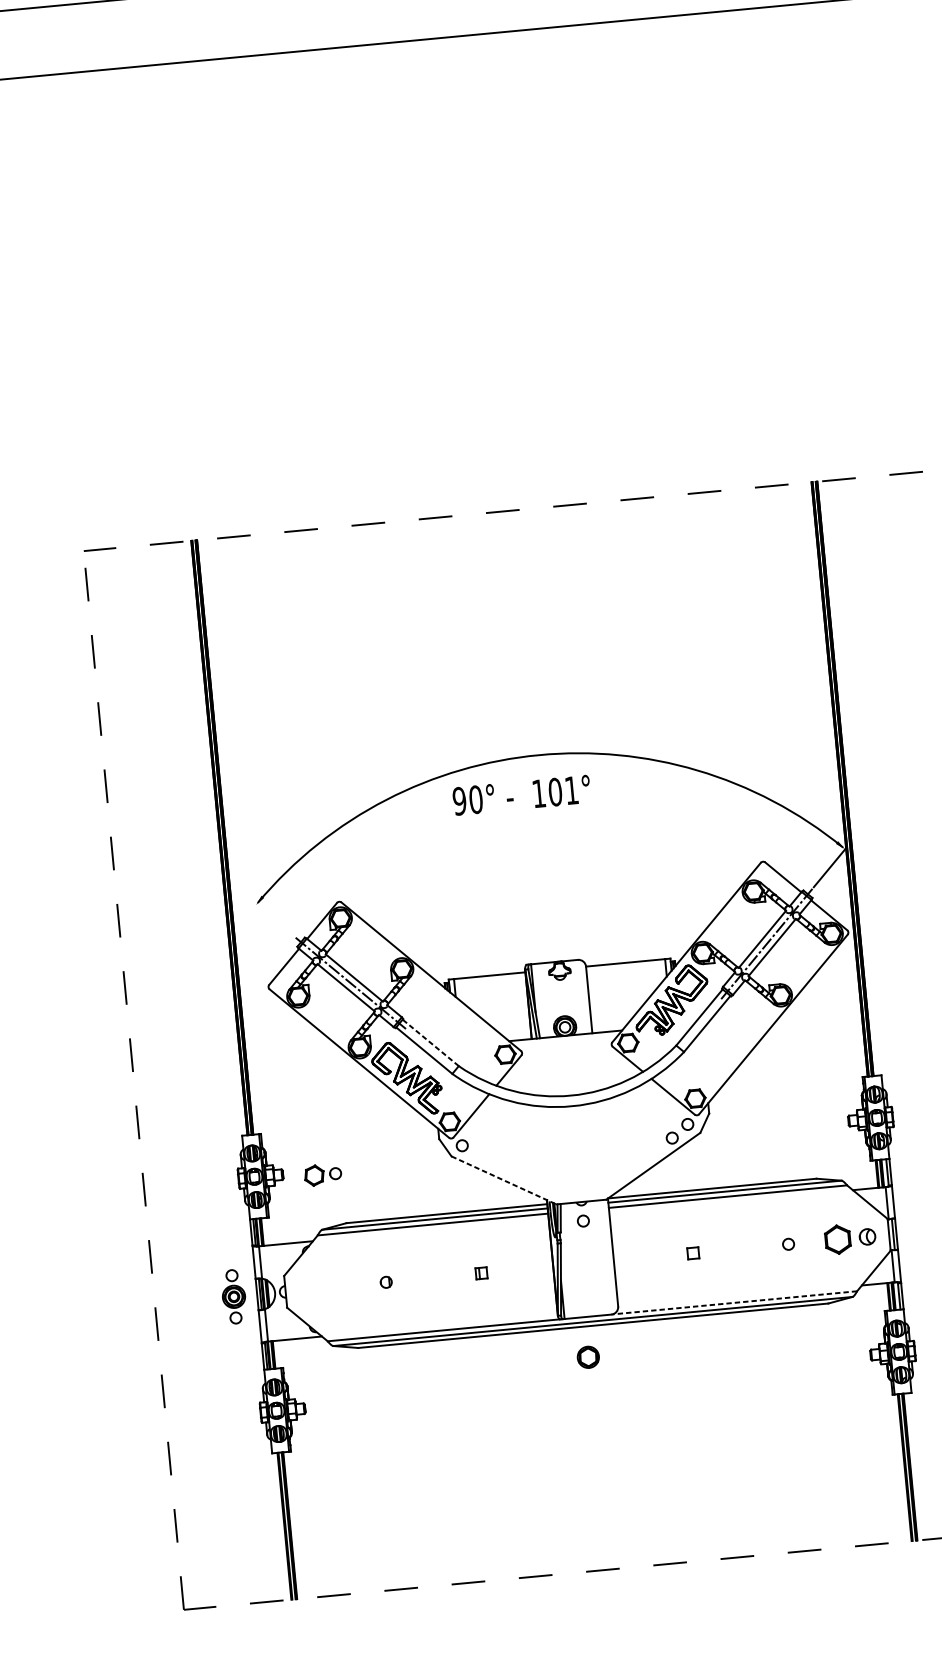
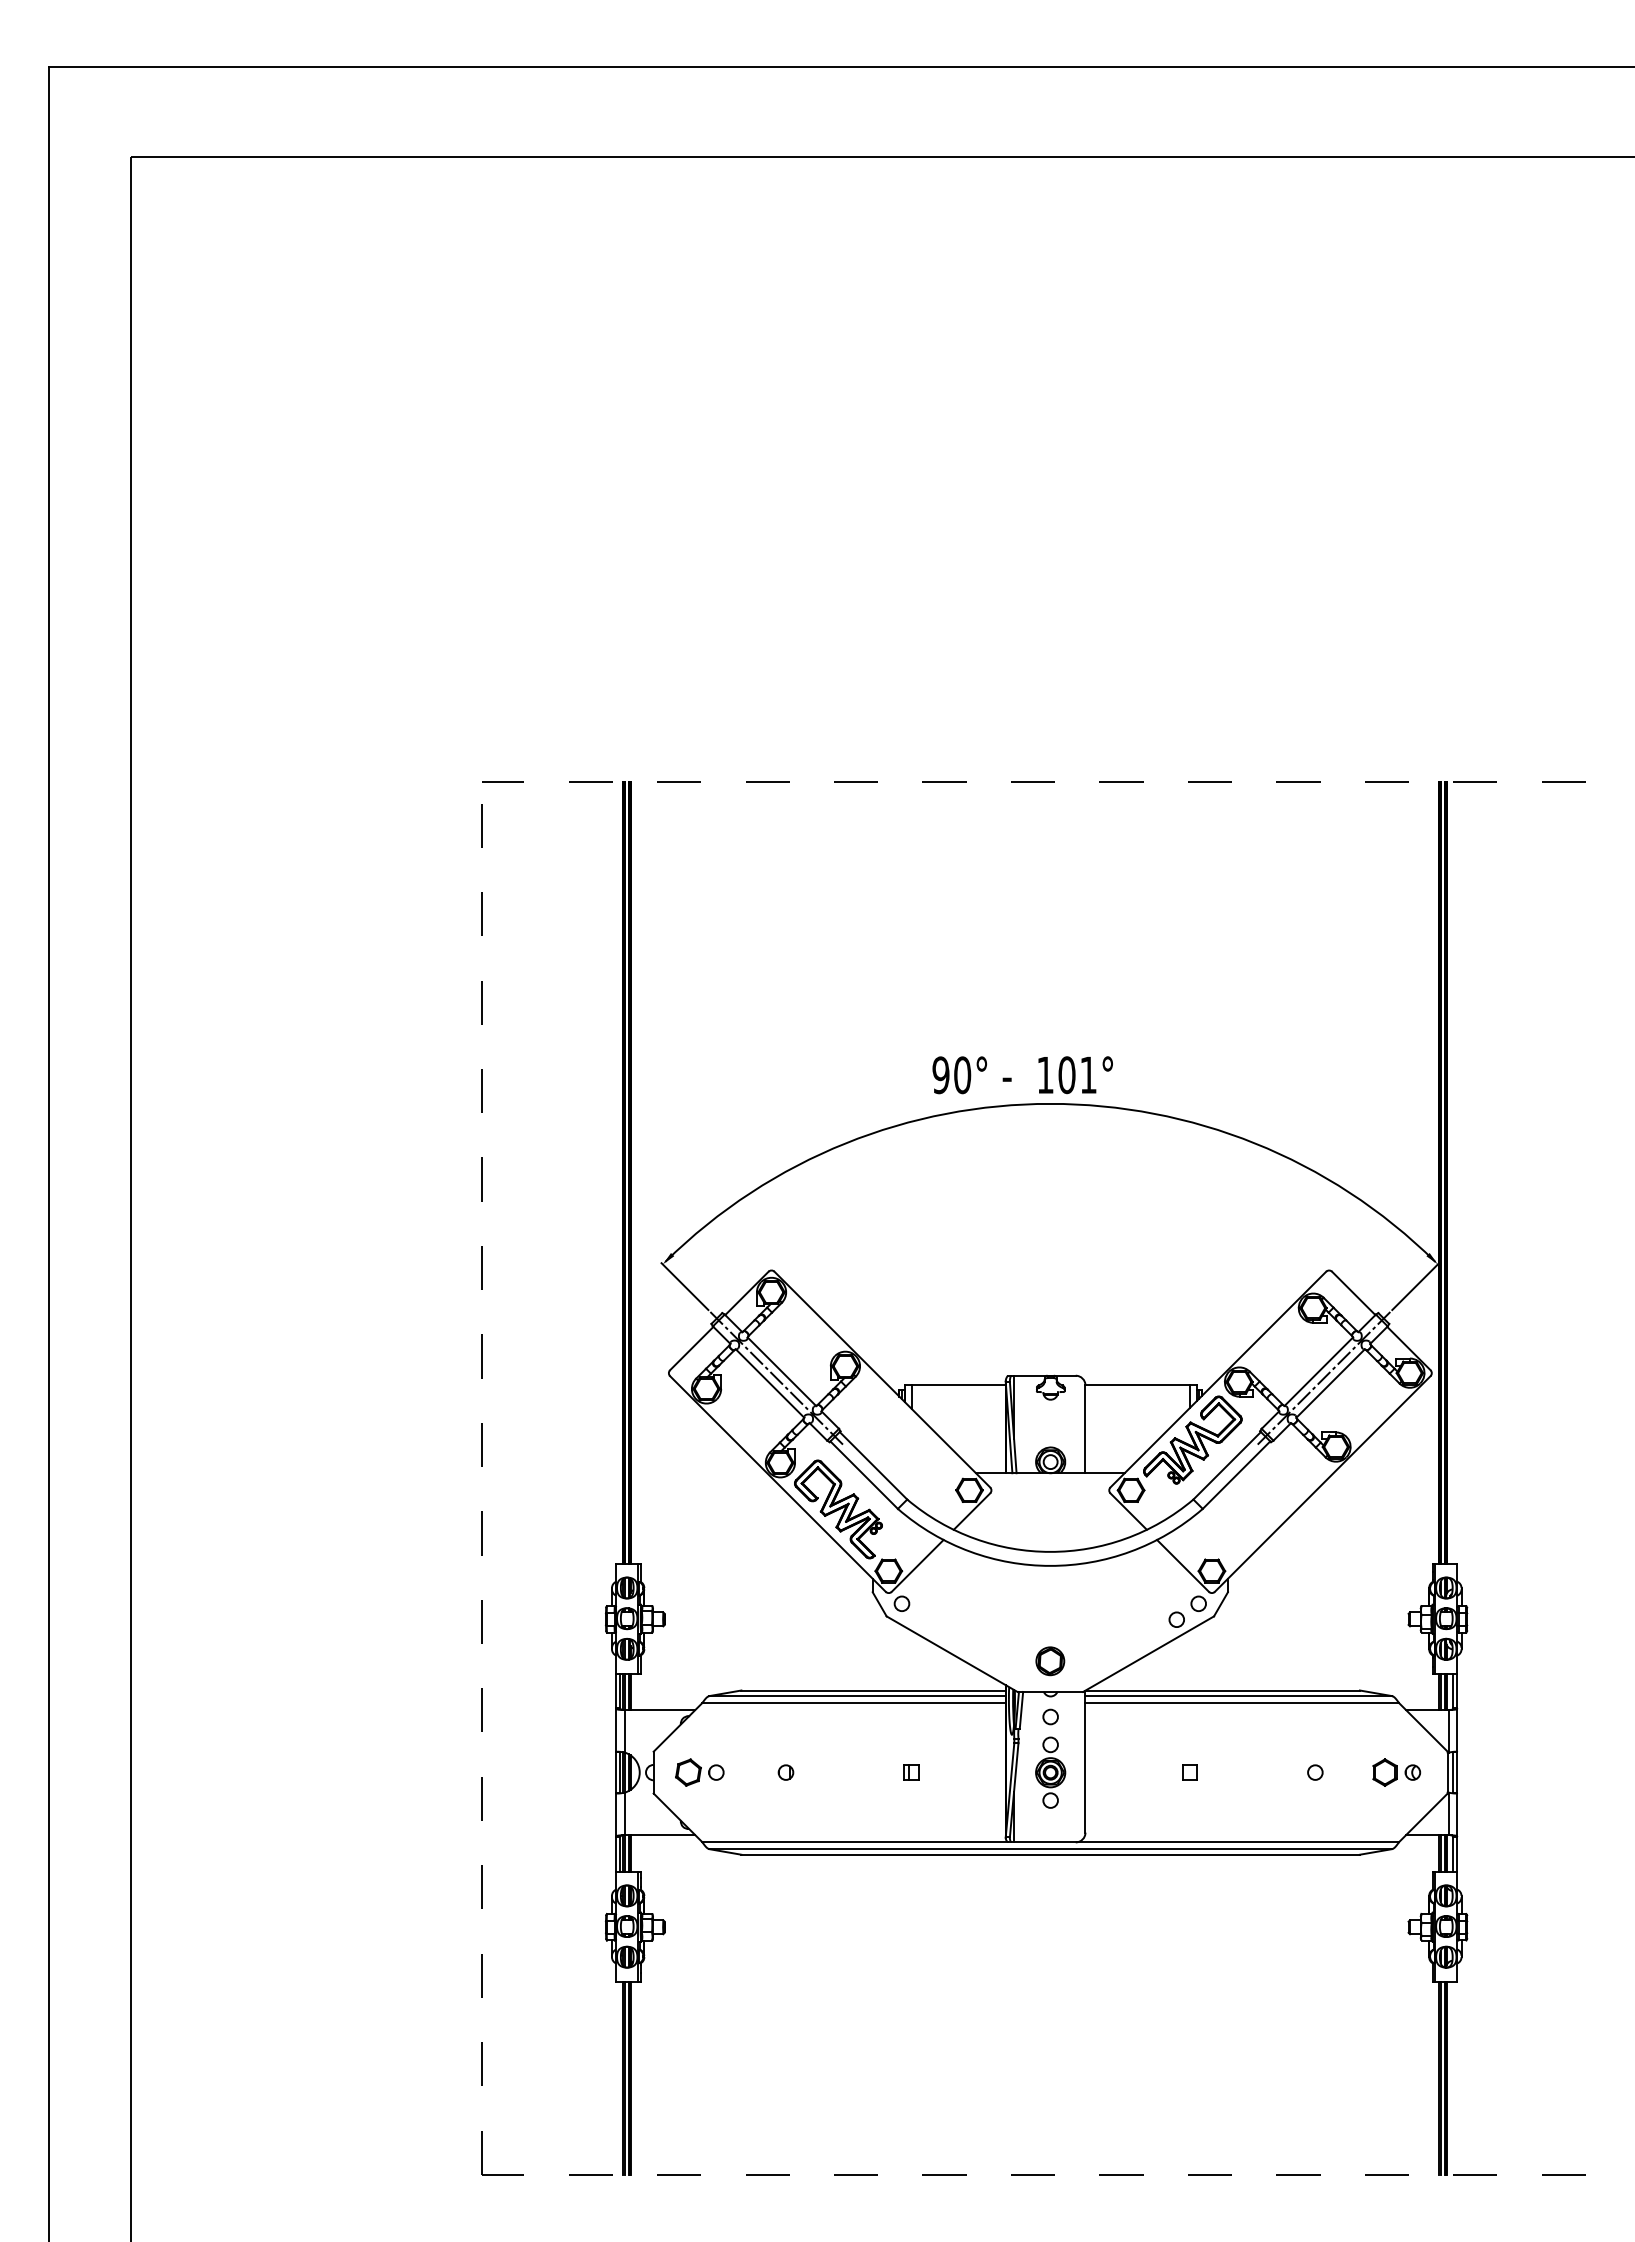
text: (521, 795) -> (1022, 1075), moved
line: (274, 920) -> (684, 1286), added
line: (430, 1042) -> (873, 1465), dashed -> solid
part: (322, 1174) -> (699, 1772), moved
line: (504, 1180) -> (952, 1654), dashed -> solid
part: (850, 1238) -> (1396, 1772), size x0.71
part: (233, 1296) -> (1050, 1772), moved
line: (735, 1302) -> (1238, 1842), dashed -> solid
part: (588, 1357) -> (1050, 1661), moved

